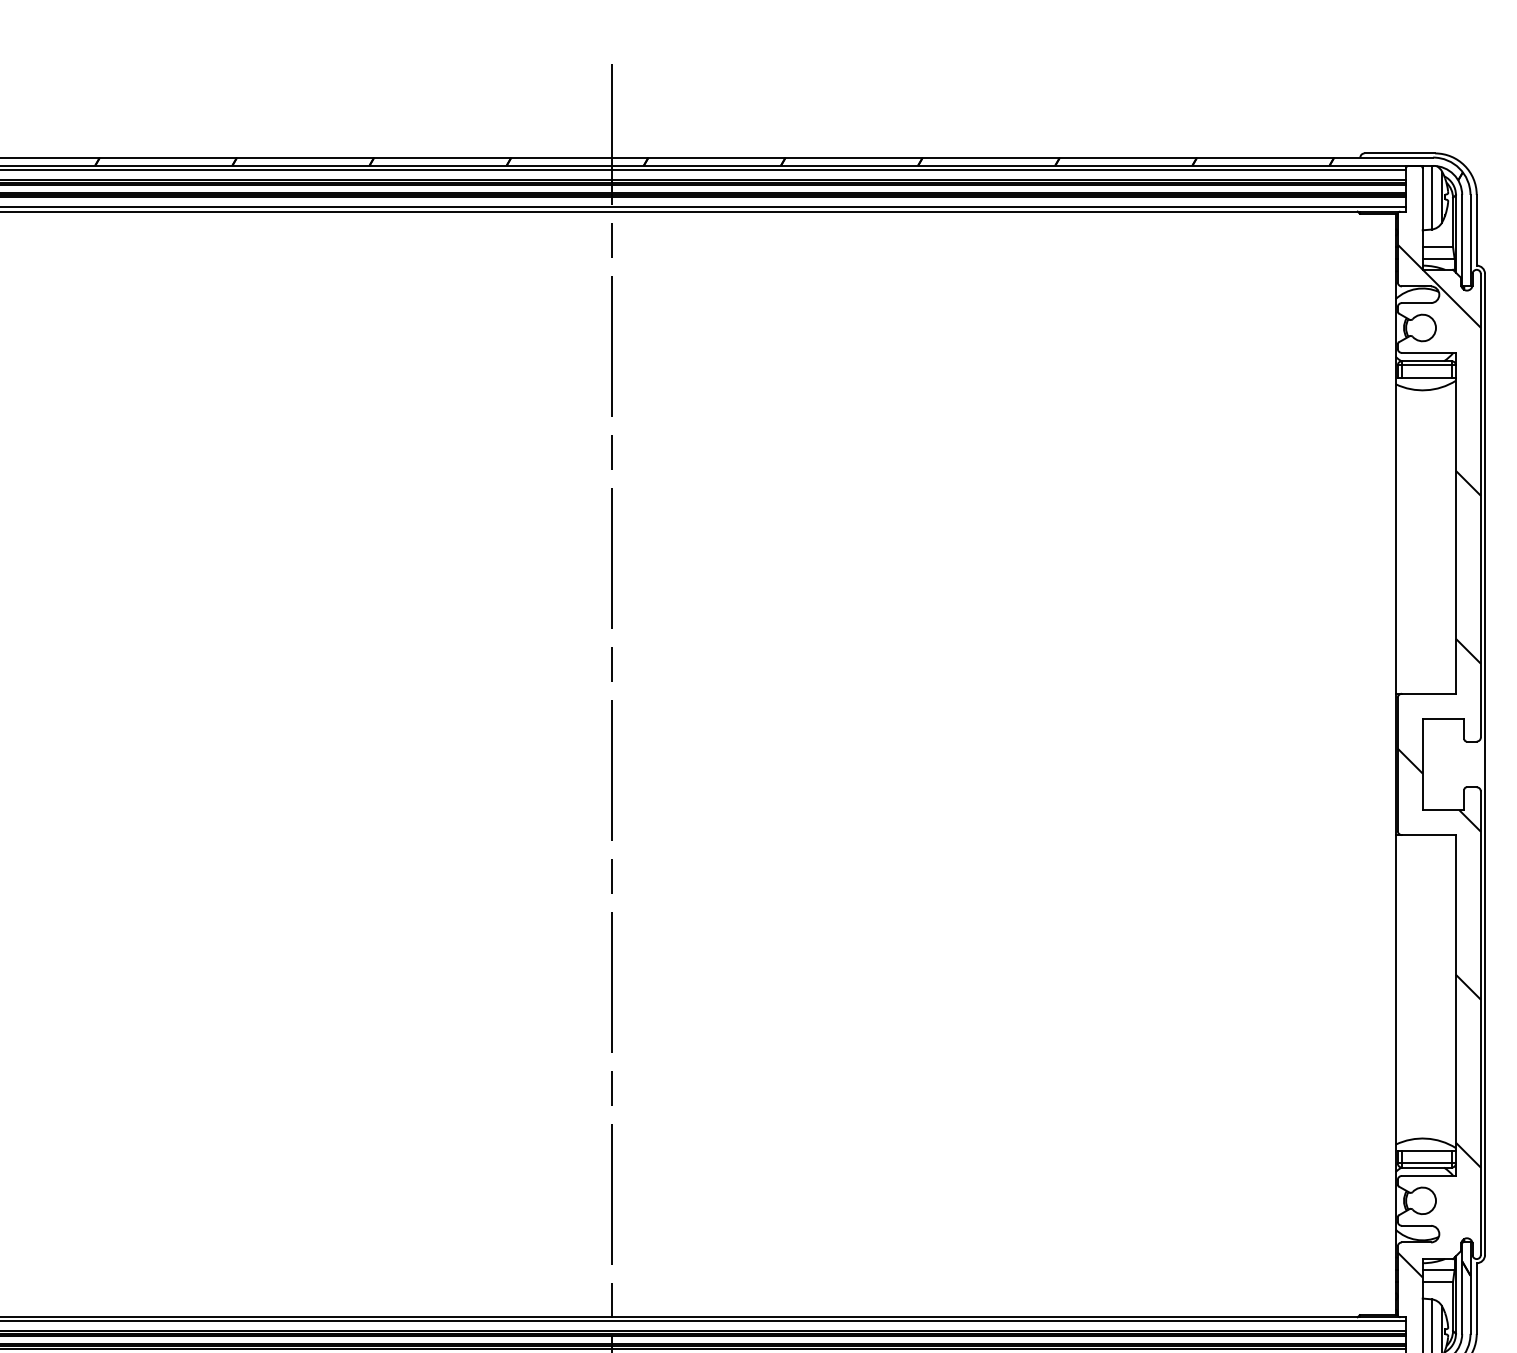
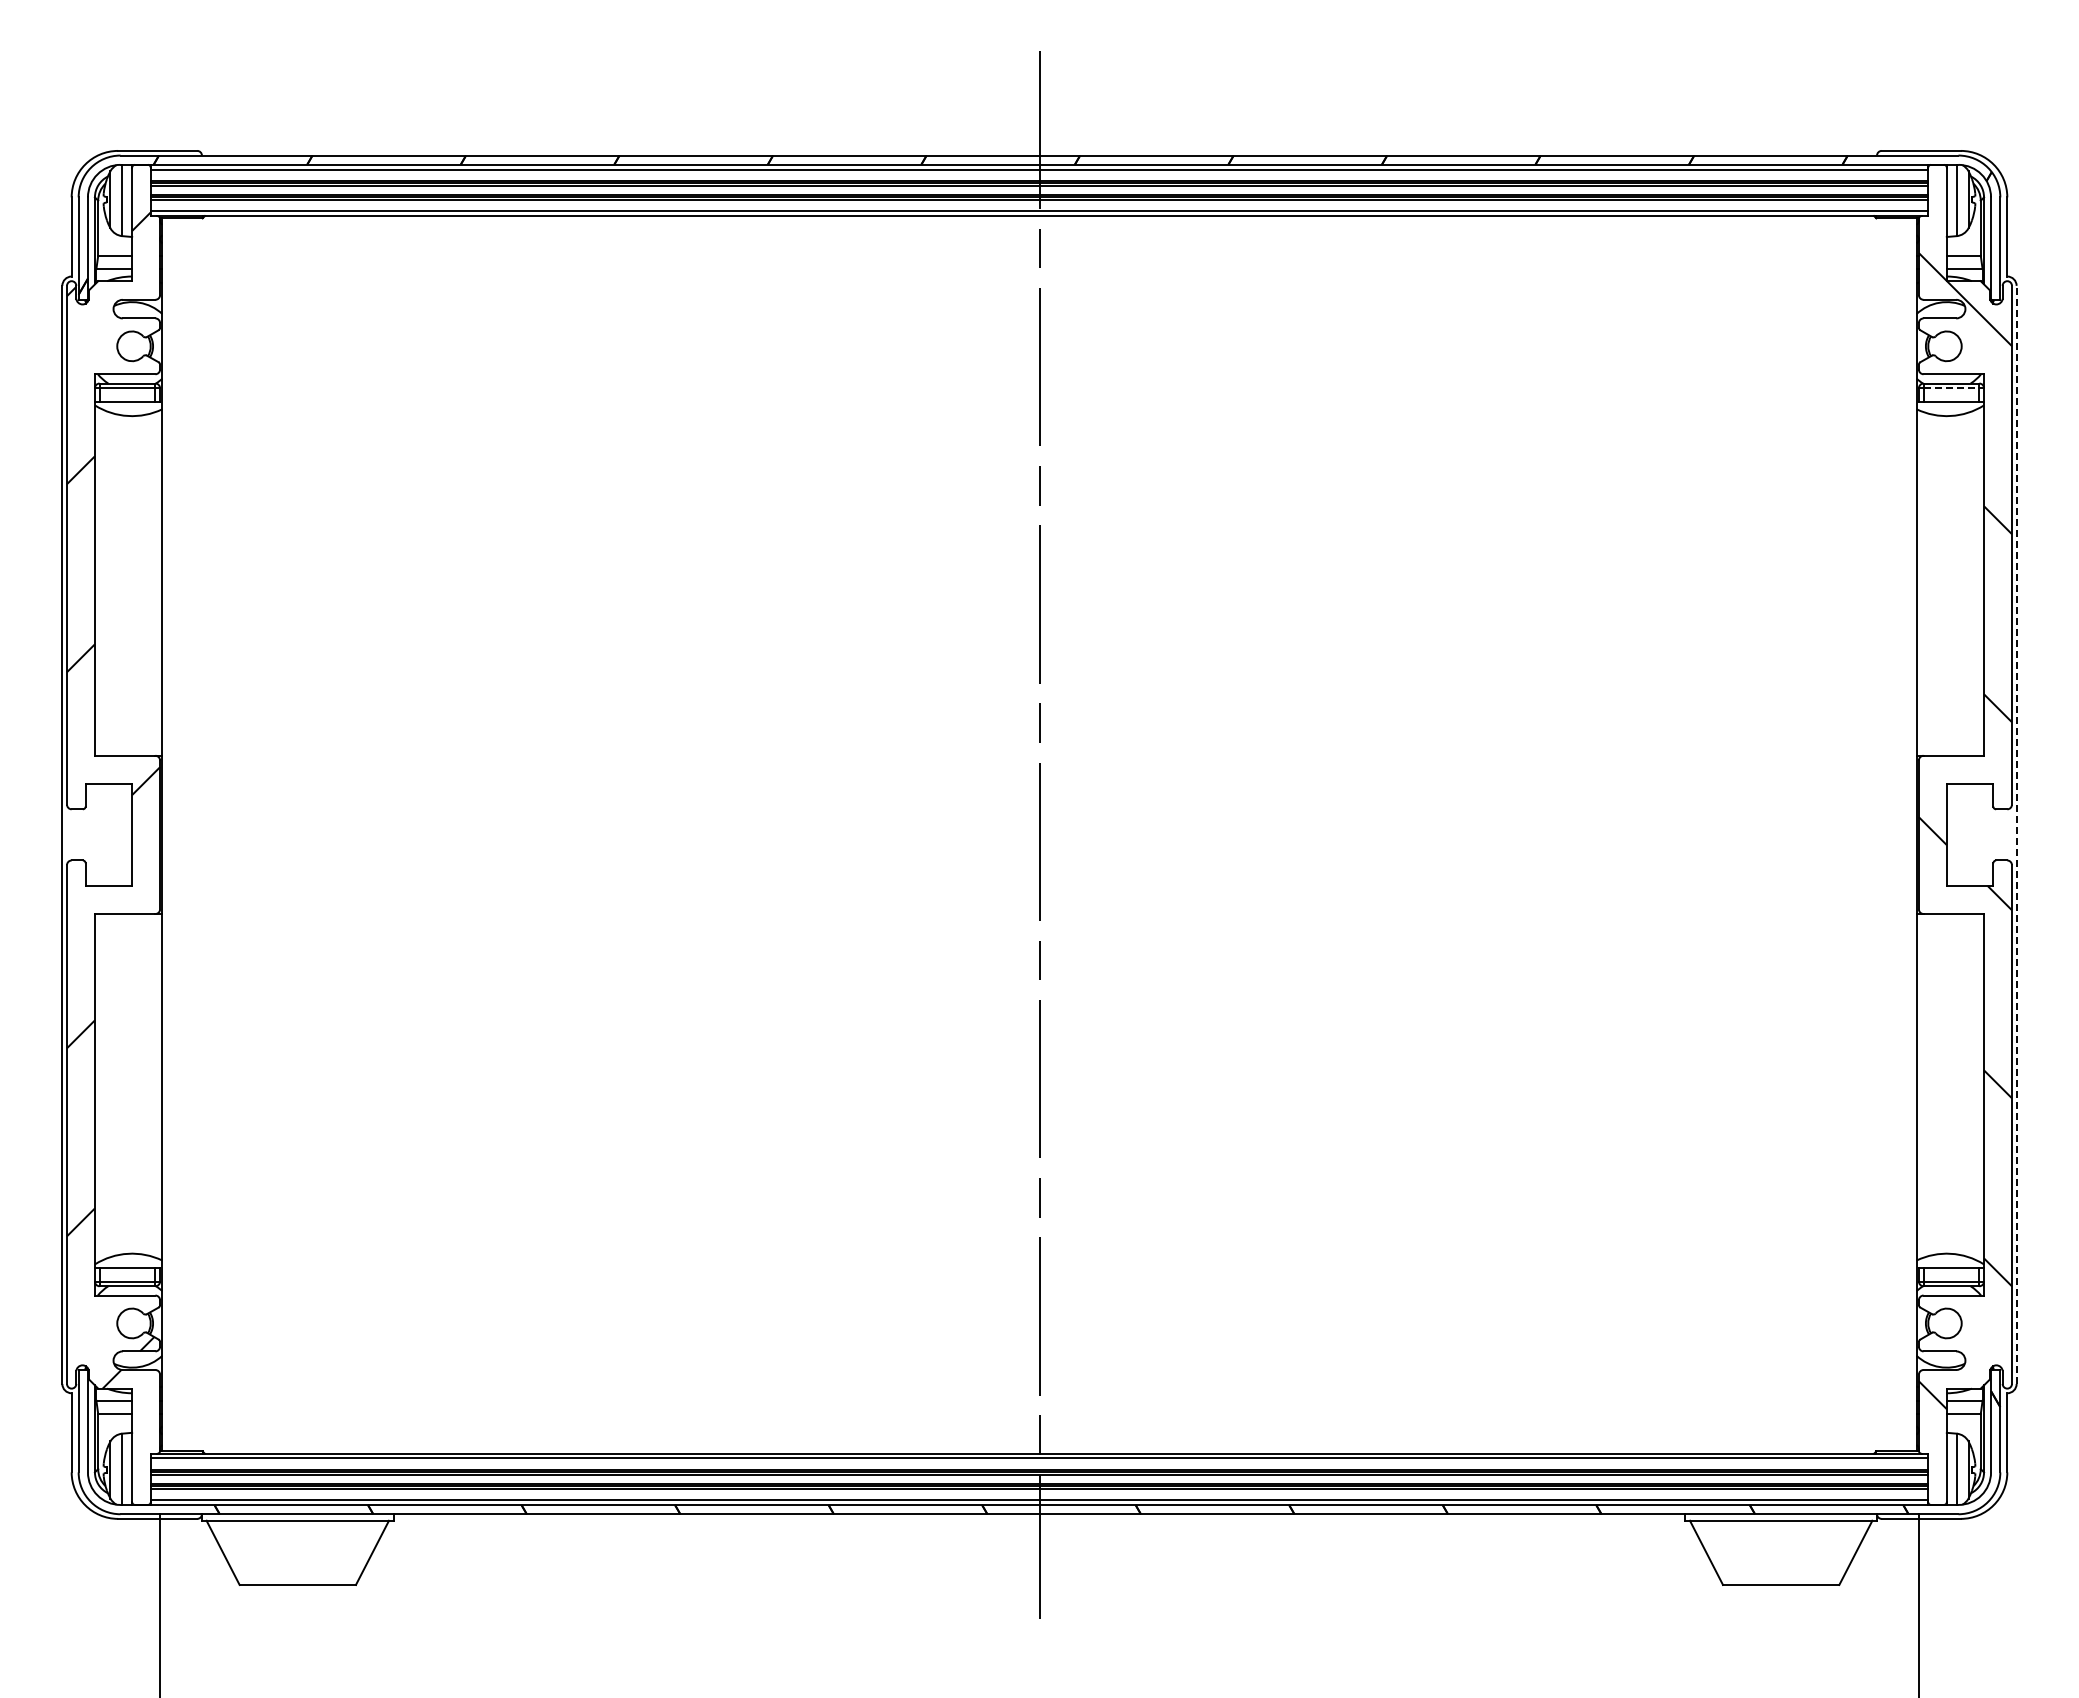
line: (1426, 365) -> (1951, 388), solid -> dashed
line: (1484, 764) -> (2016, 834), solid -> dashed

